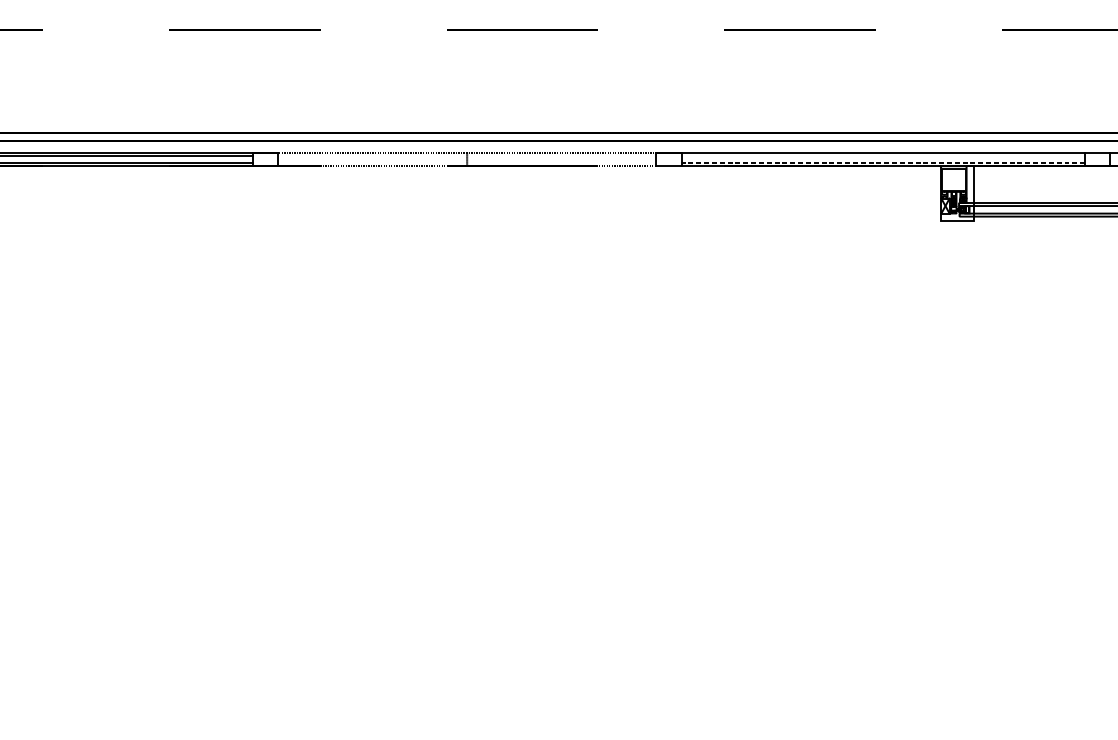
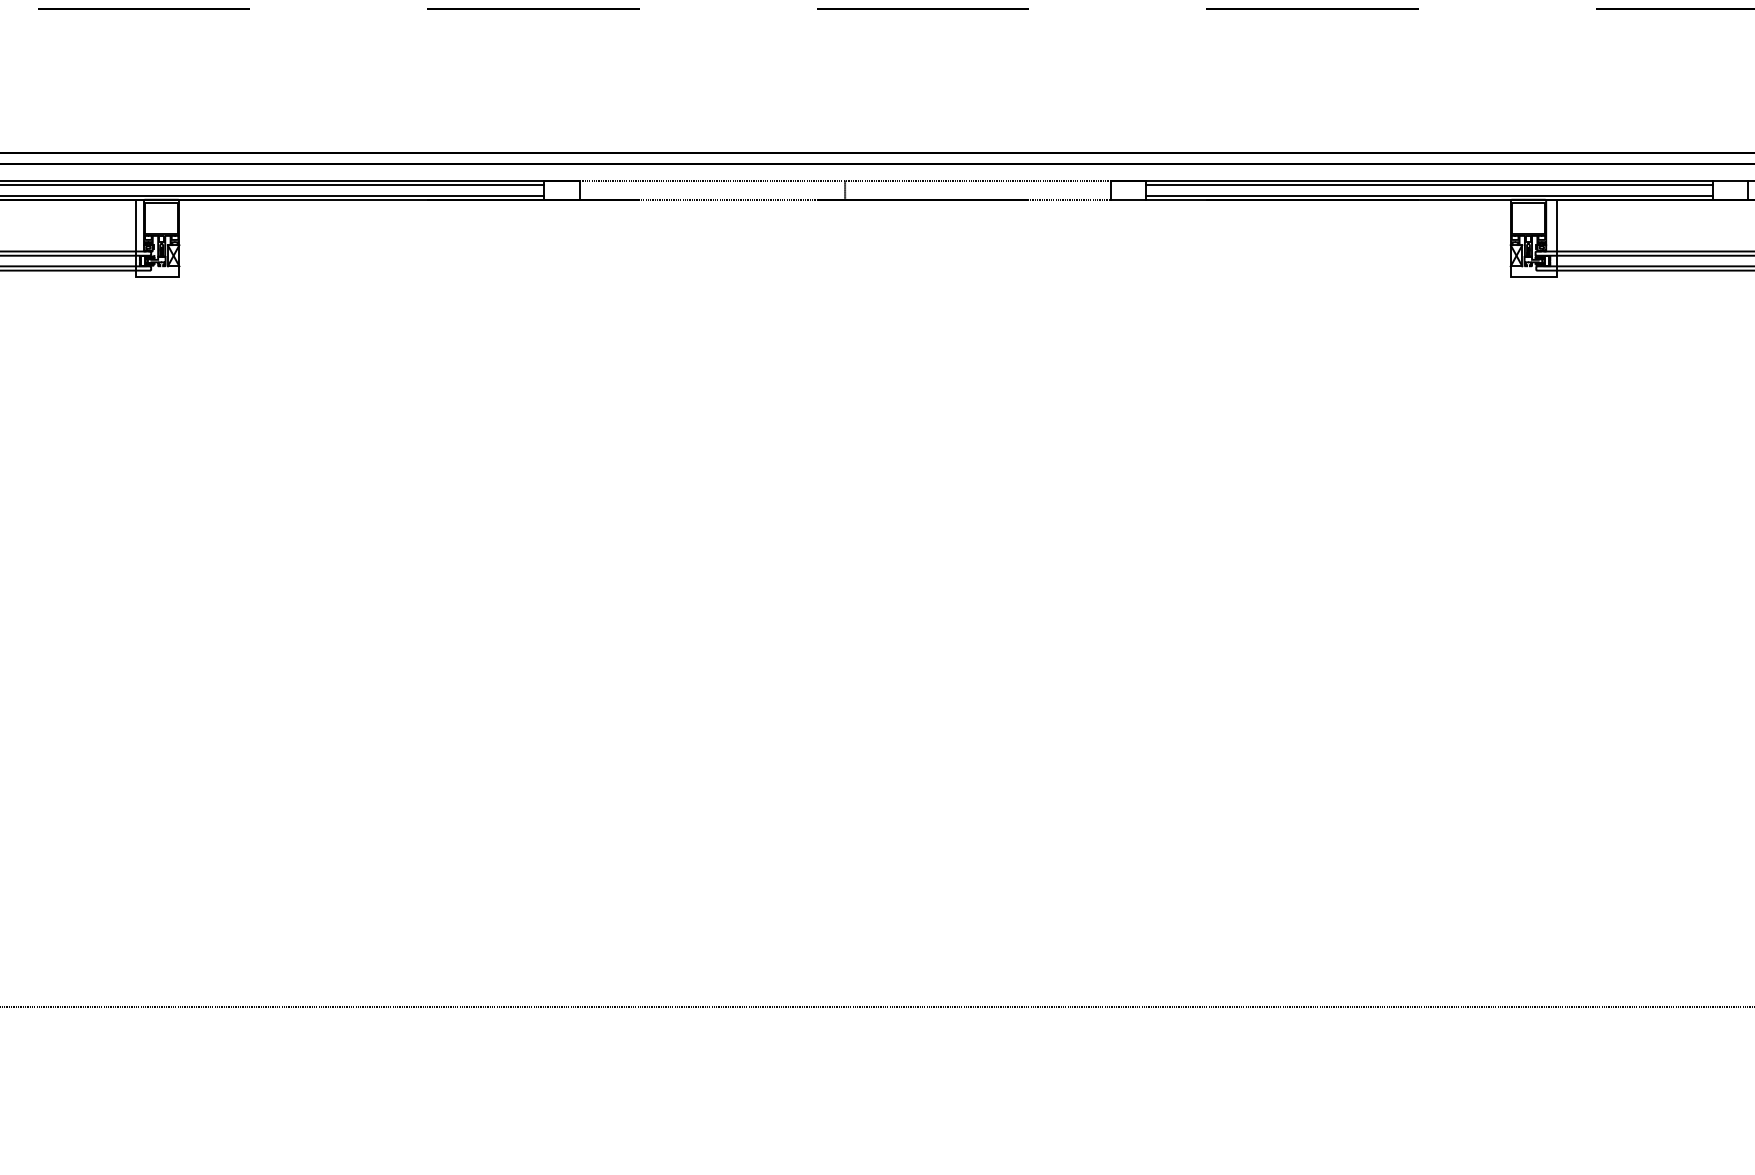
line: (883, 155) -> (1429, 184), added
line: (882, 163) -> (1428, 195), dashed -> solid

